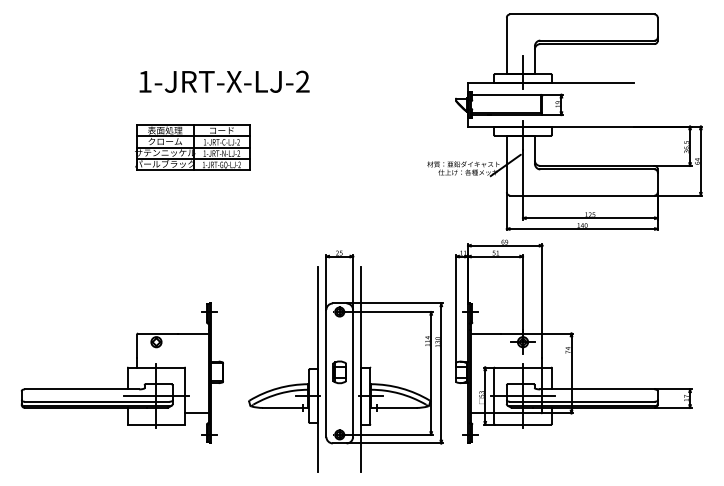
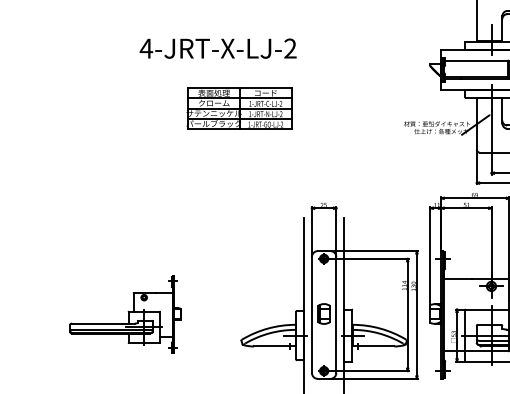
text: (144, 81) -> (145, 48), 1-JRT-X-LJ-2 -> 4-JRT-X-LJ-2
part: (192, 147) -> (239, 108), moved
part: (121, 372) -> (124, 314), size x0.6

